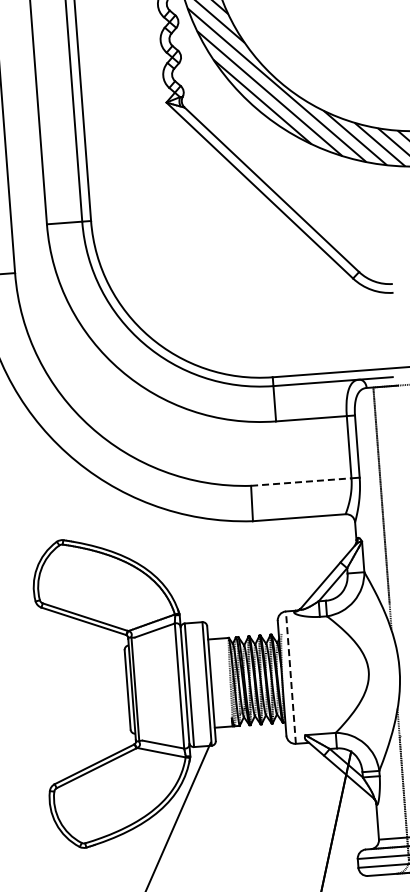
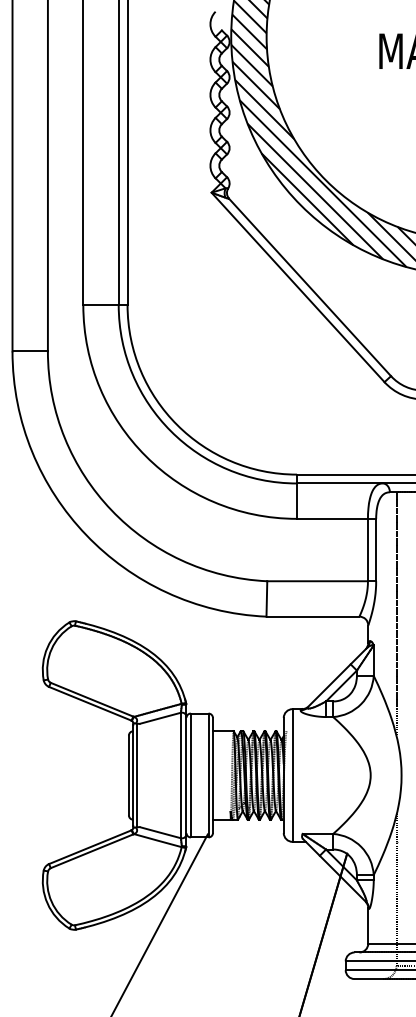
line: (302, 482) -> (318, 581), dashed -> solid
line: (290, 677) -> (292, 775), dashed -> solid

